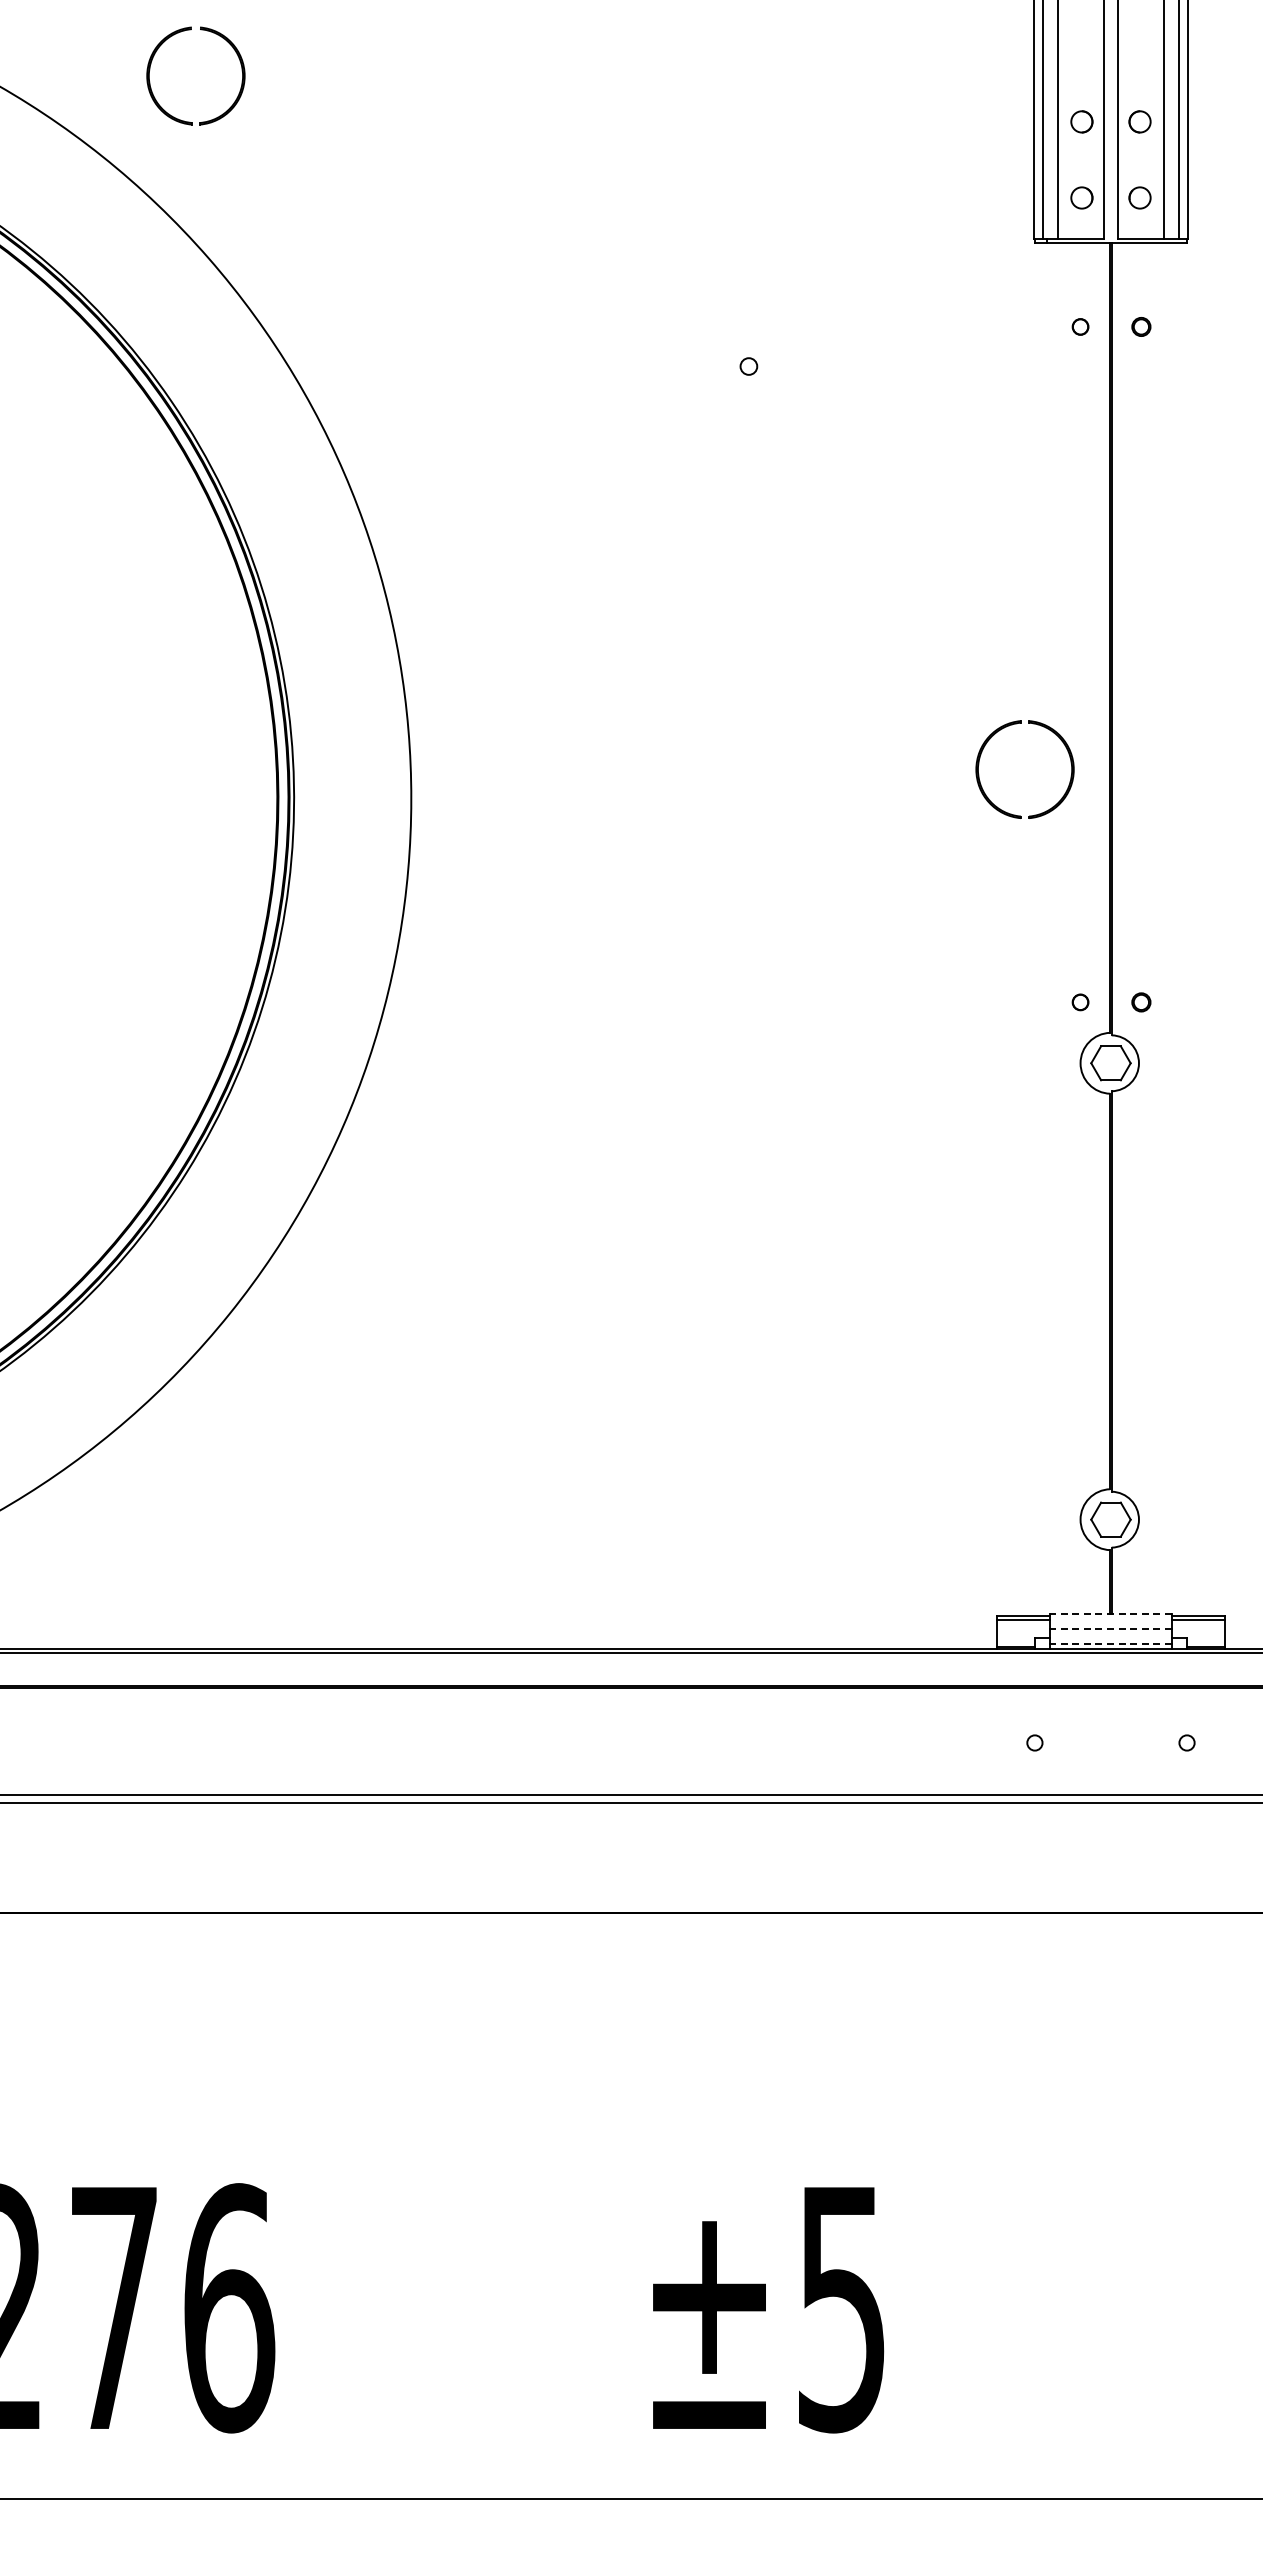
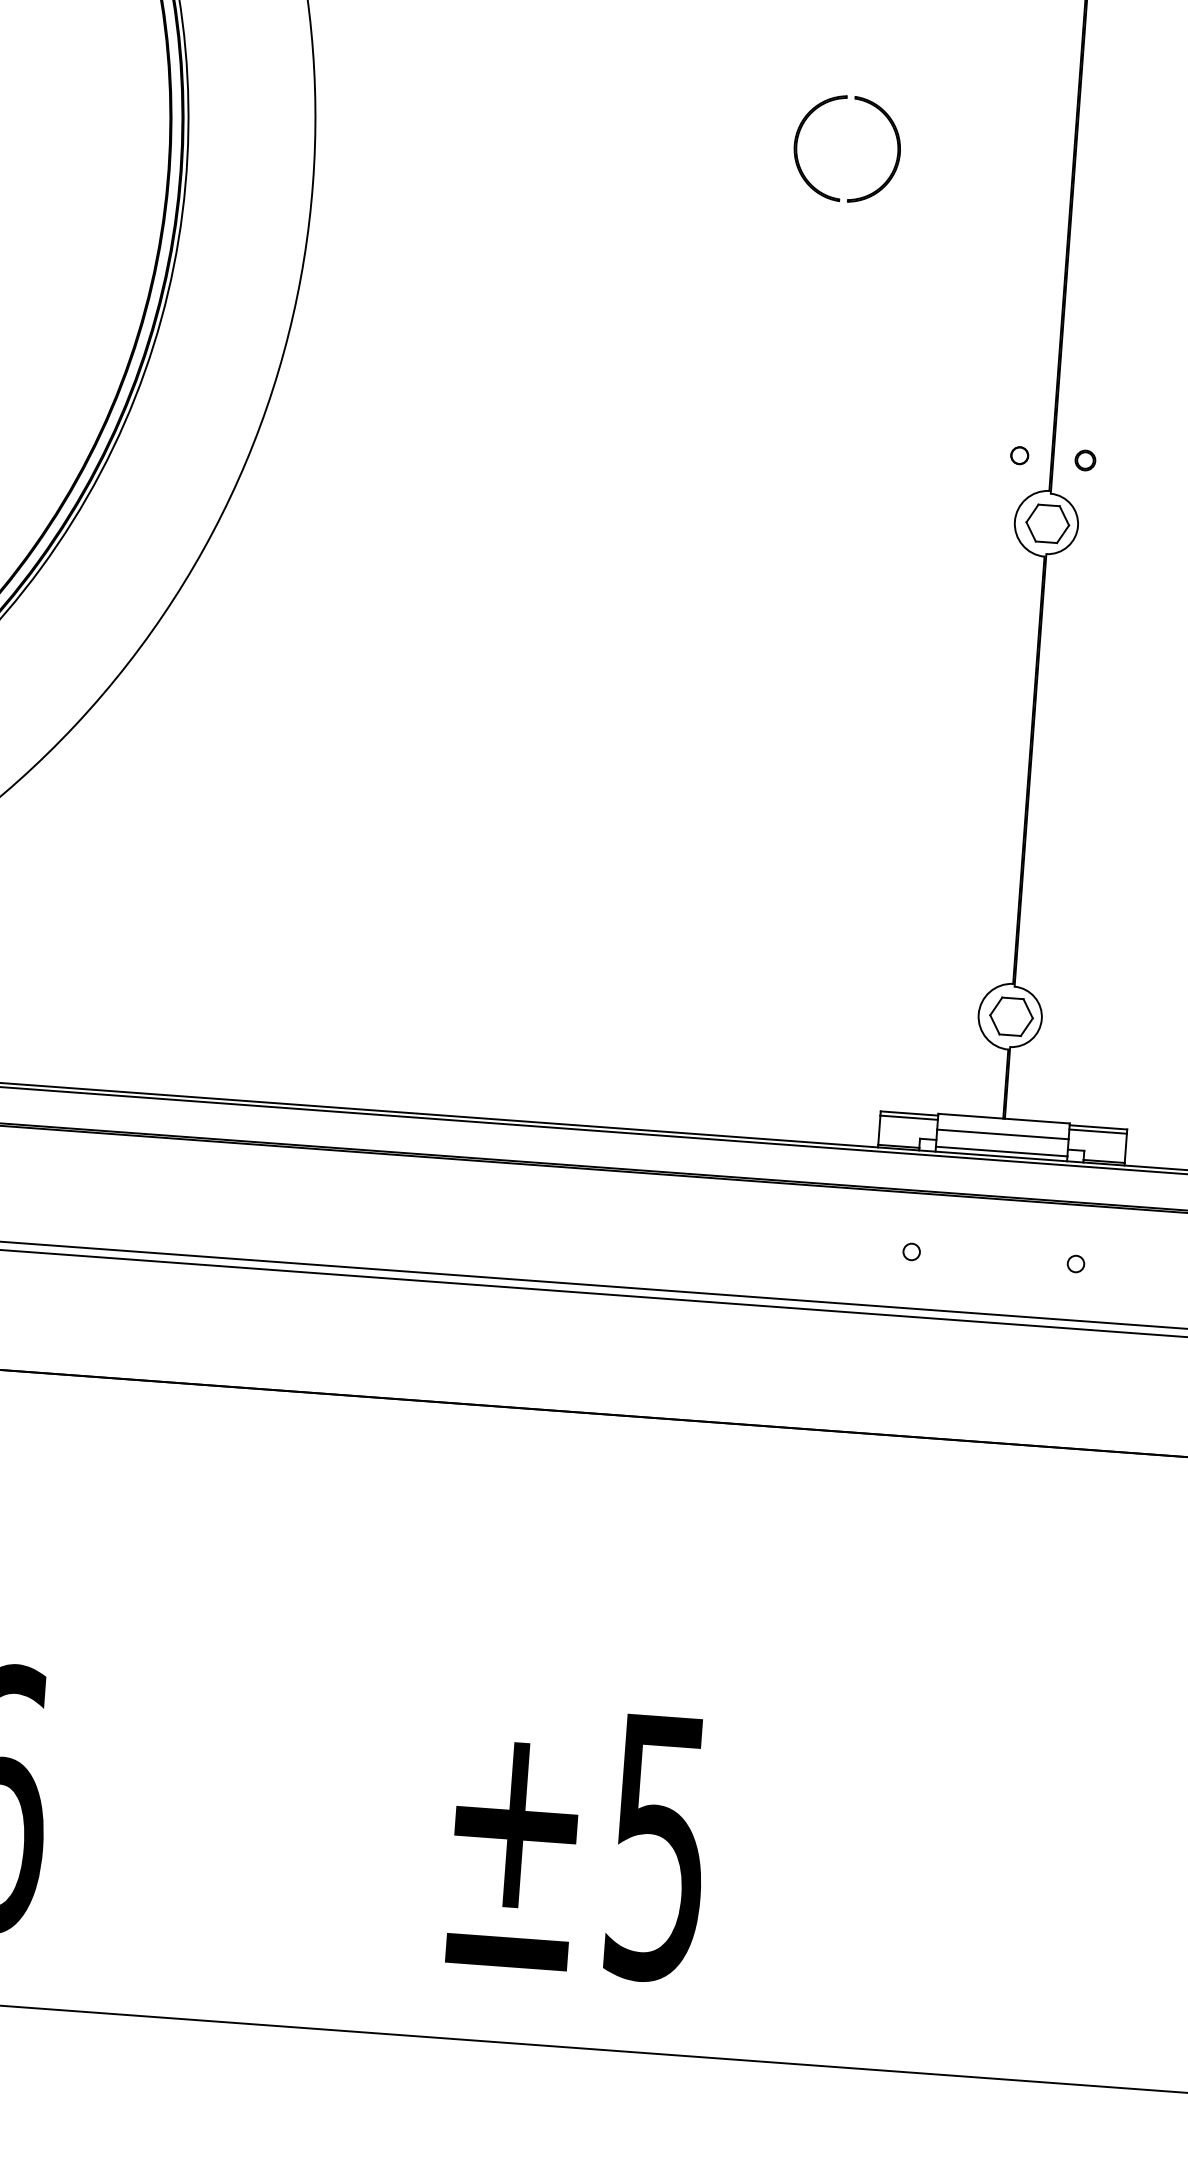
part: (981, 755) -> (801, 130), moved
line: (1110, 1613) -> (1003, 1118), dashed -> solid
line: (1110, 1628) -> (1002, 1134), dashed -> solid
line: (1110, 1644) -> (1001, 1151), dashed -> solid

